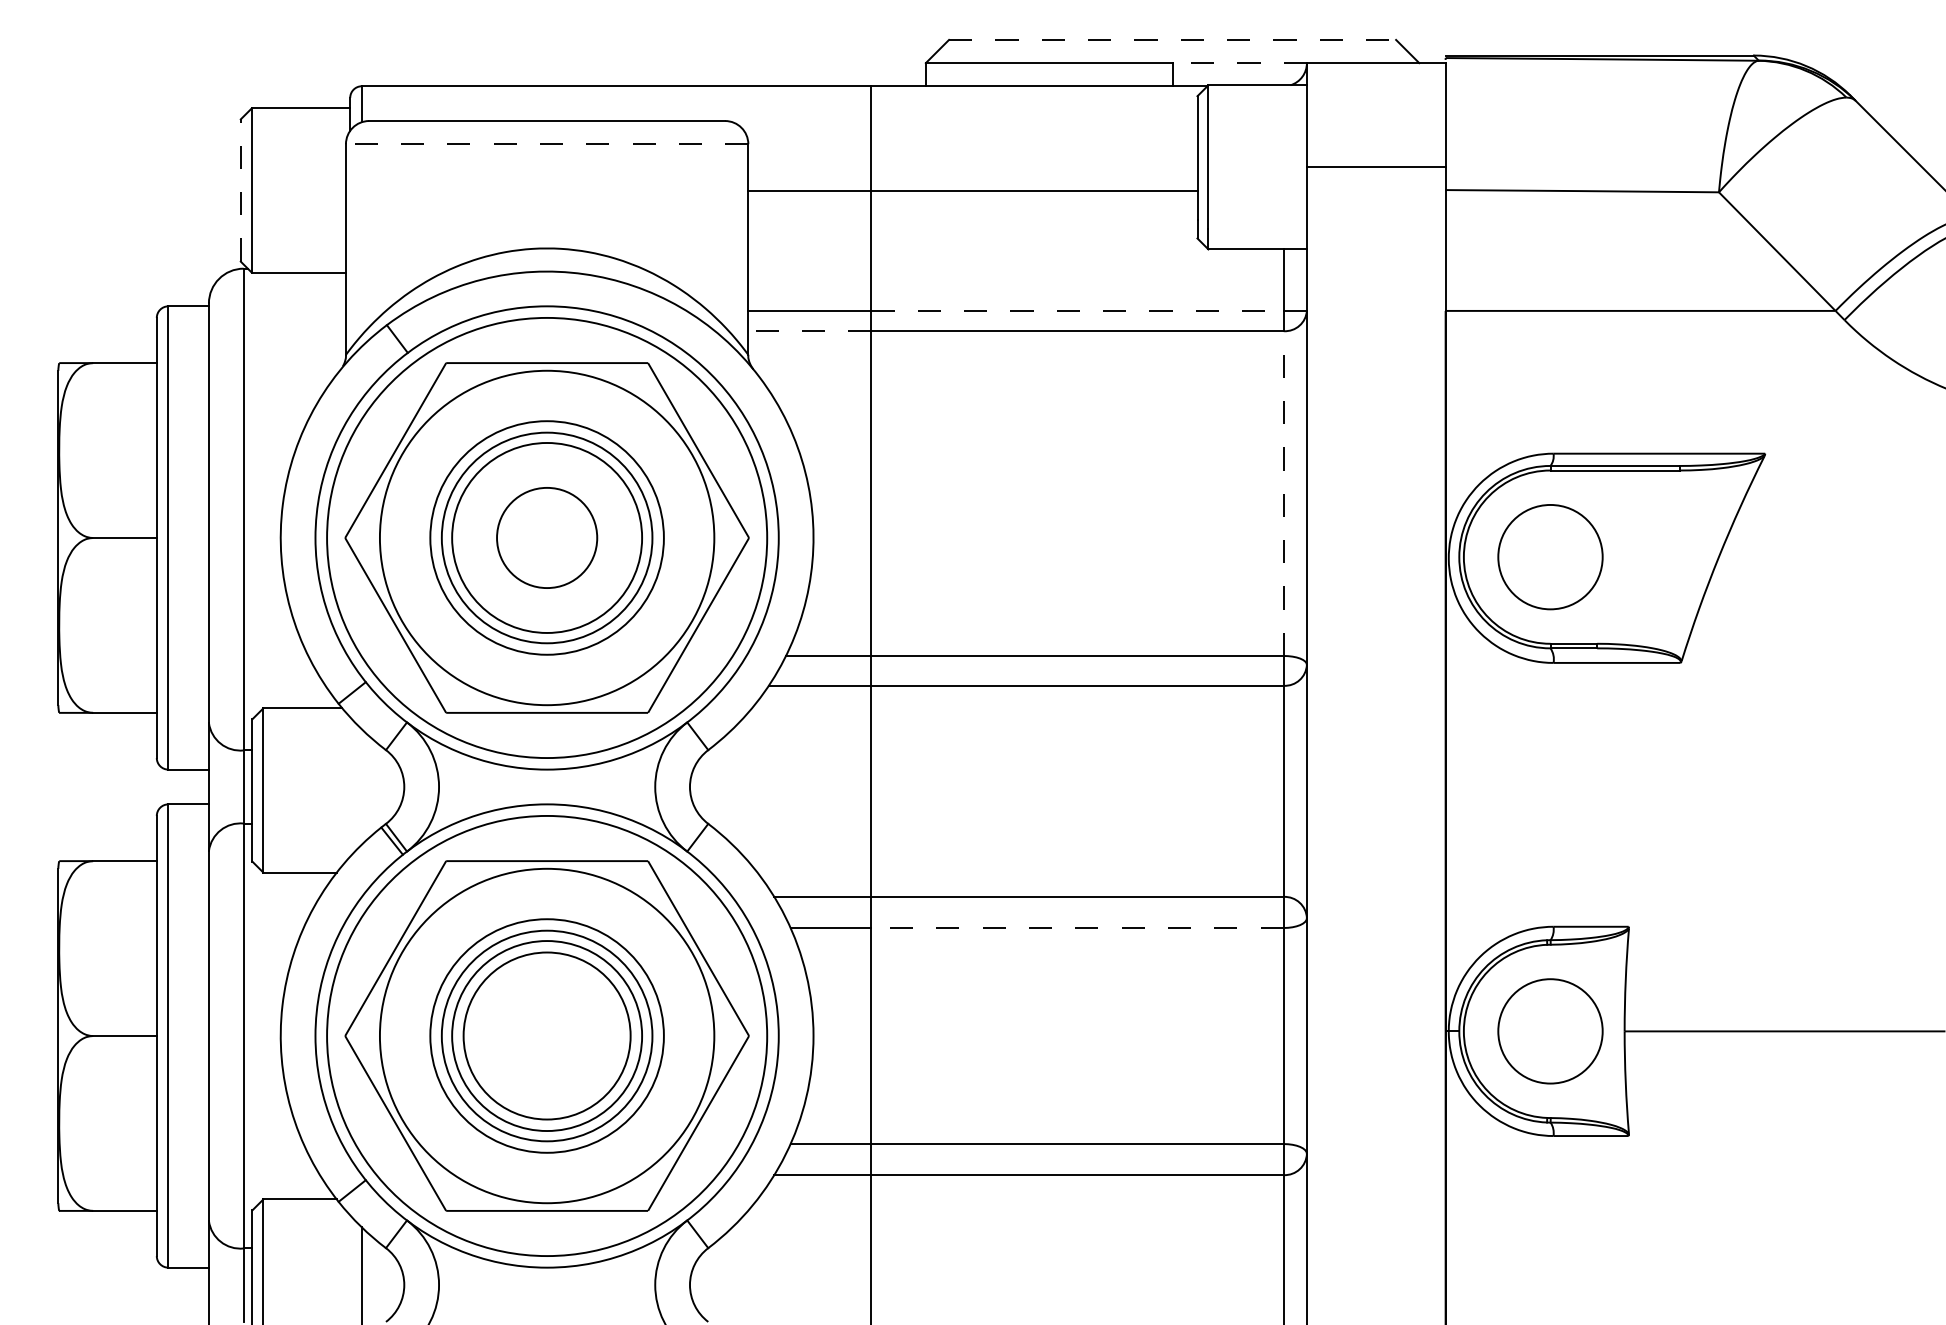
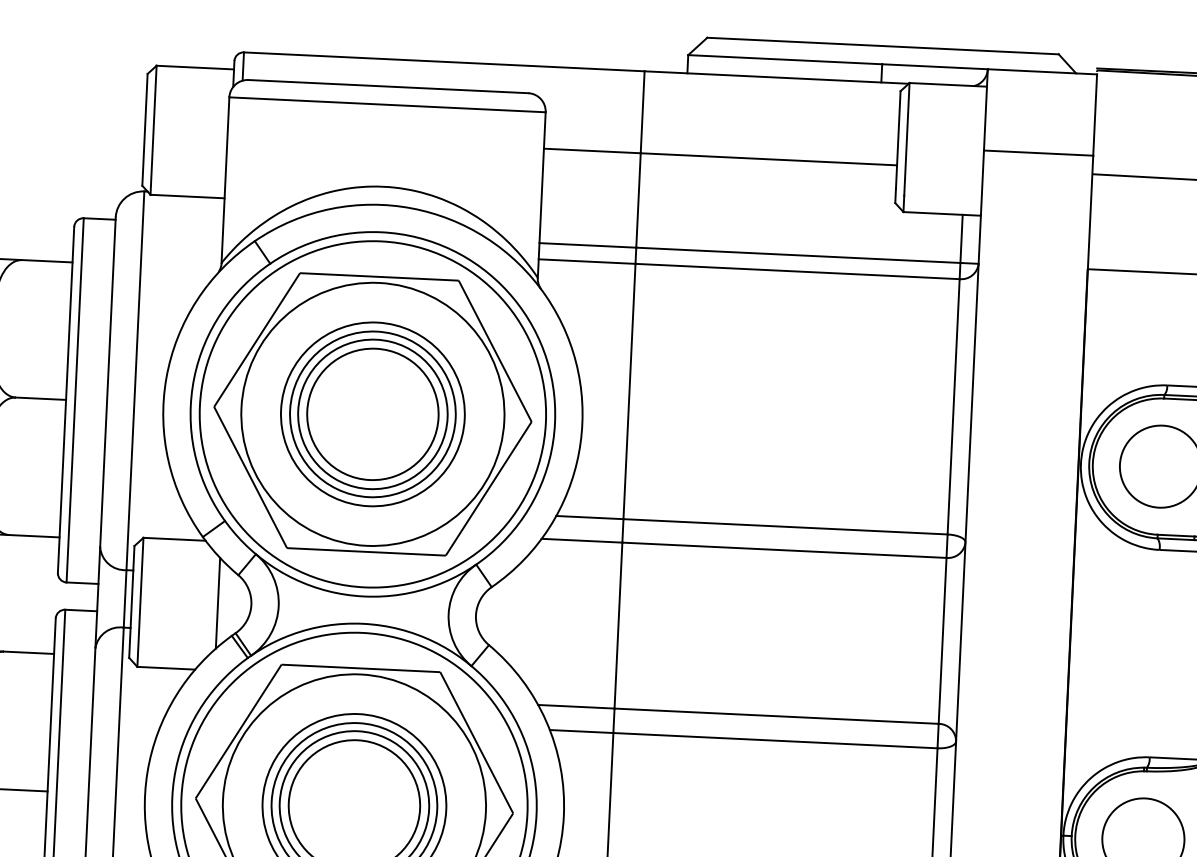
line: (1172, 39) -> (883, 45), dashed -> solid
line: (1239, 63) -> (934, 67), dashed -> solid
line: (546, 144) -> (387, 105), dashed -> solid
line: (240, 190) -> (144, 129), dashed -> solid
line: (1078, 310) -> (799, 255), dashed -> solid
line: (809, 331) -> (586, 261), dashed -> solid
line: (1283, 493) -> (953, 406), dashed -> solid
circle: (546, 537) -> (372, 413), size x1.67
line: (361, 786) -> (217, 602), added
line: (1077, 928) -> (775, 741), dashed -> solid

